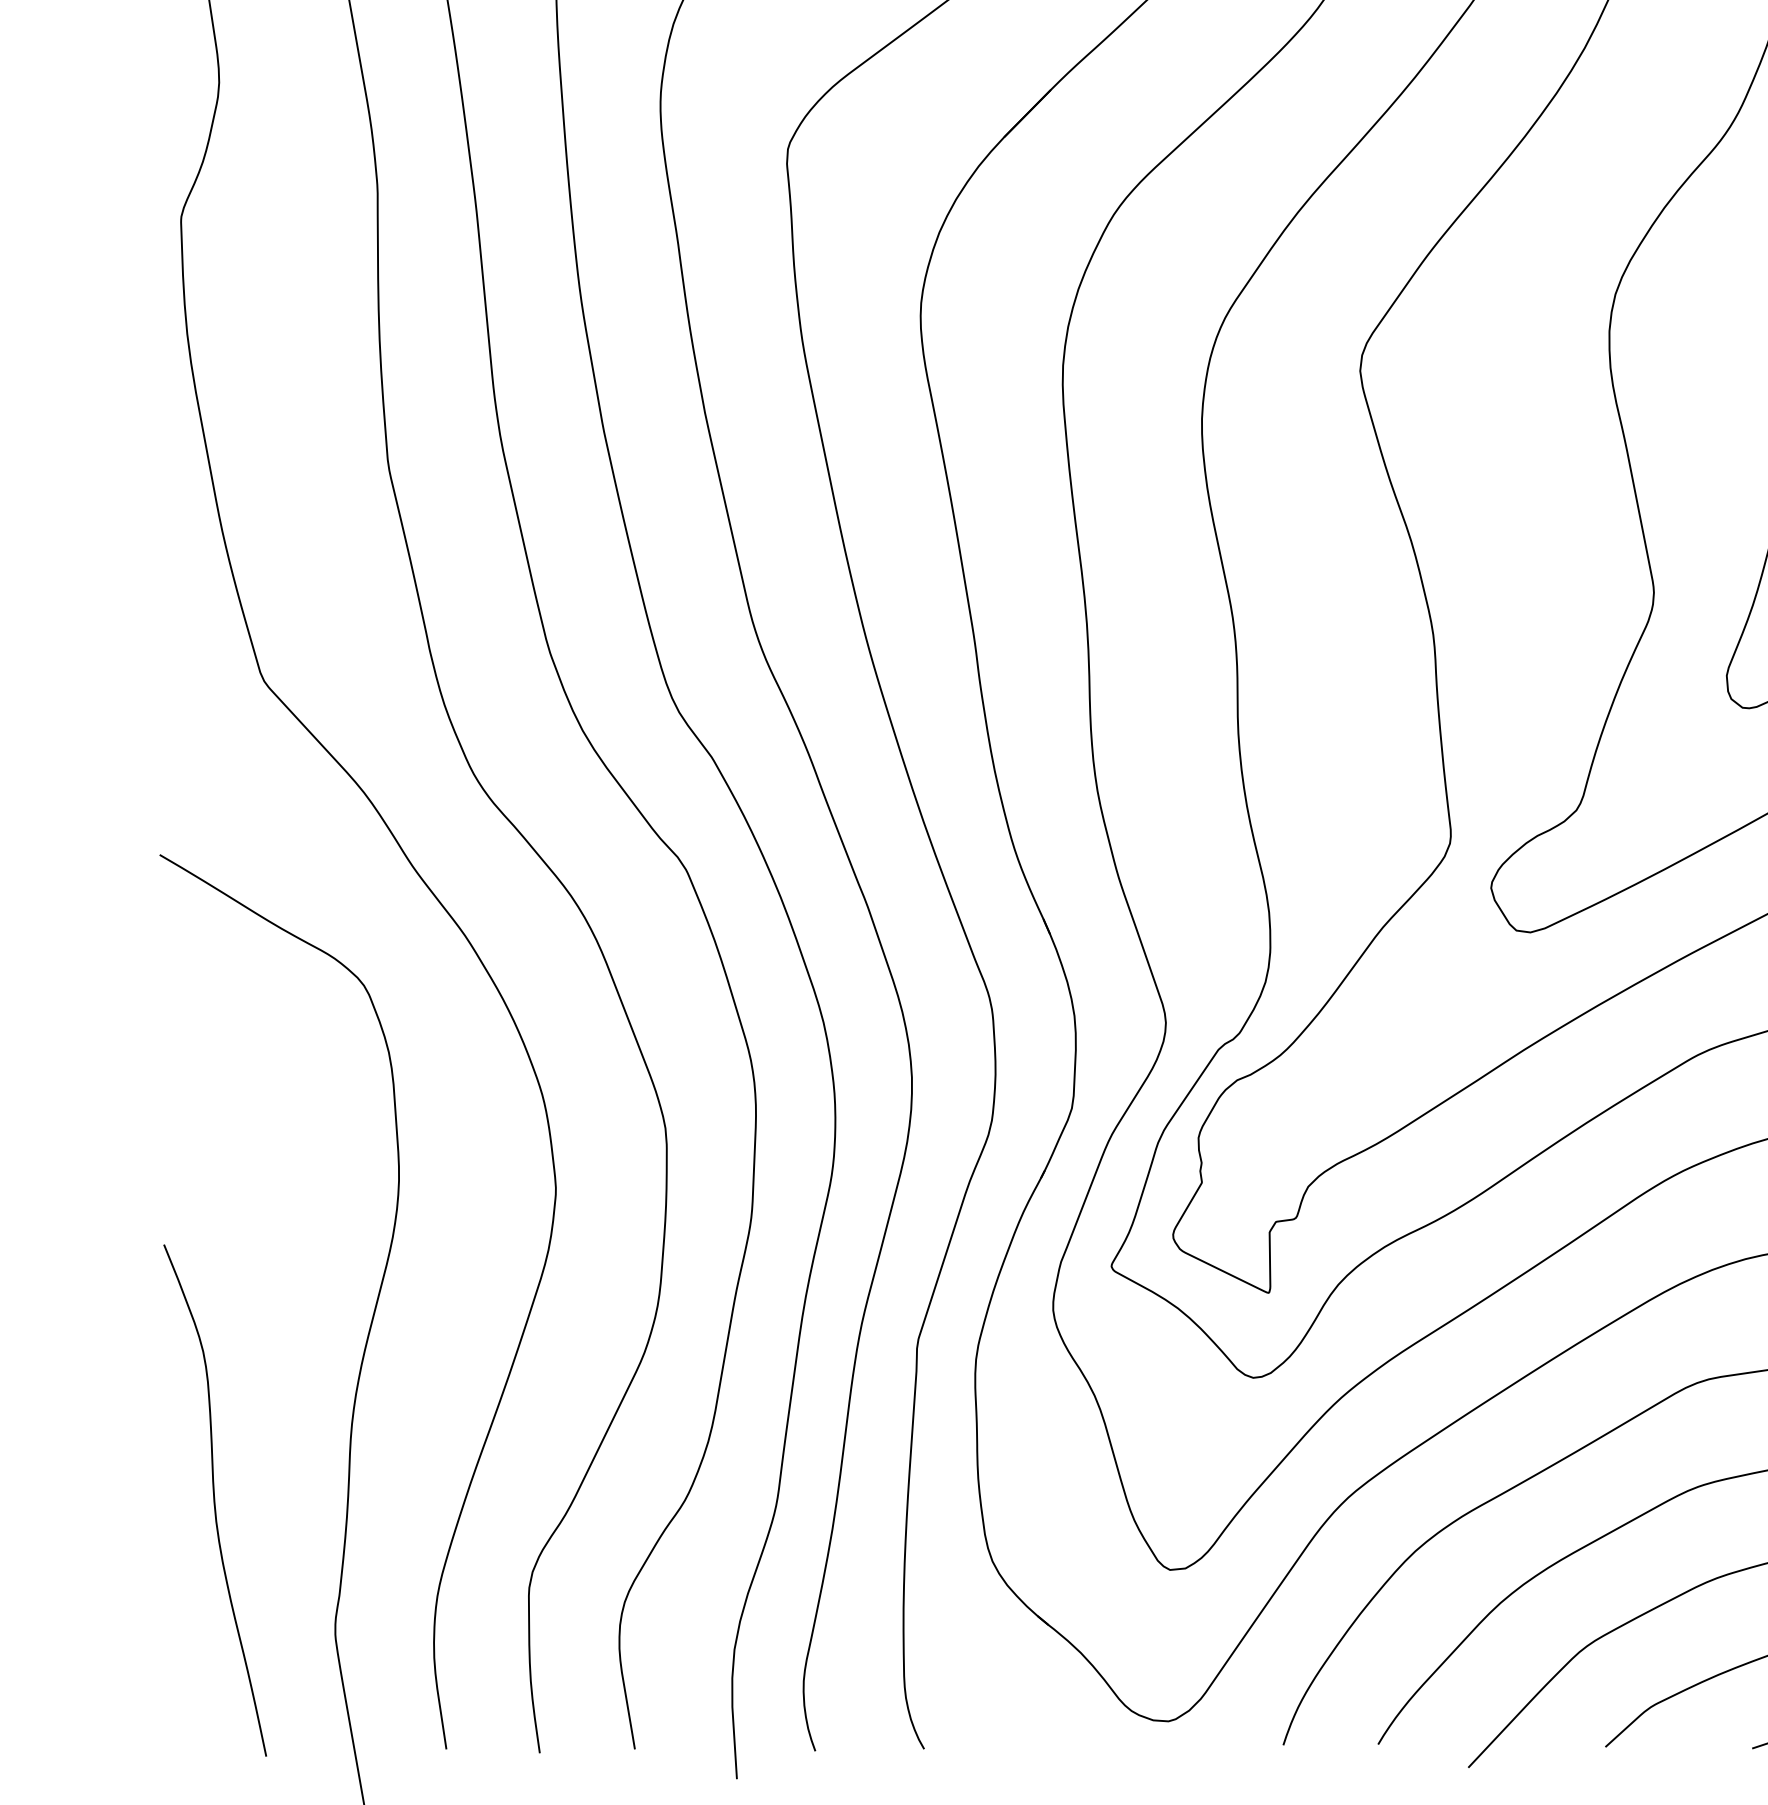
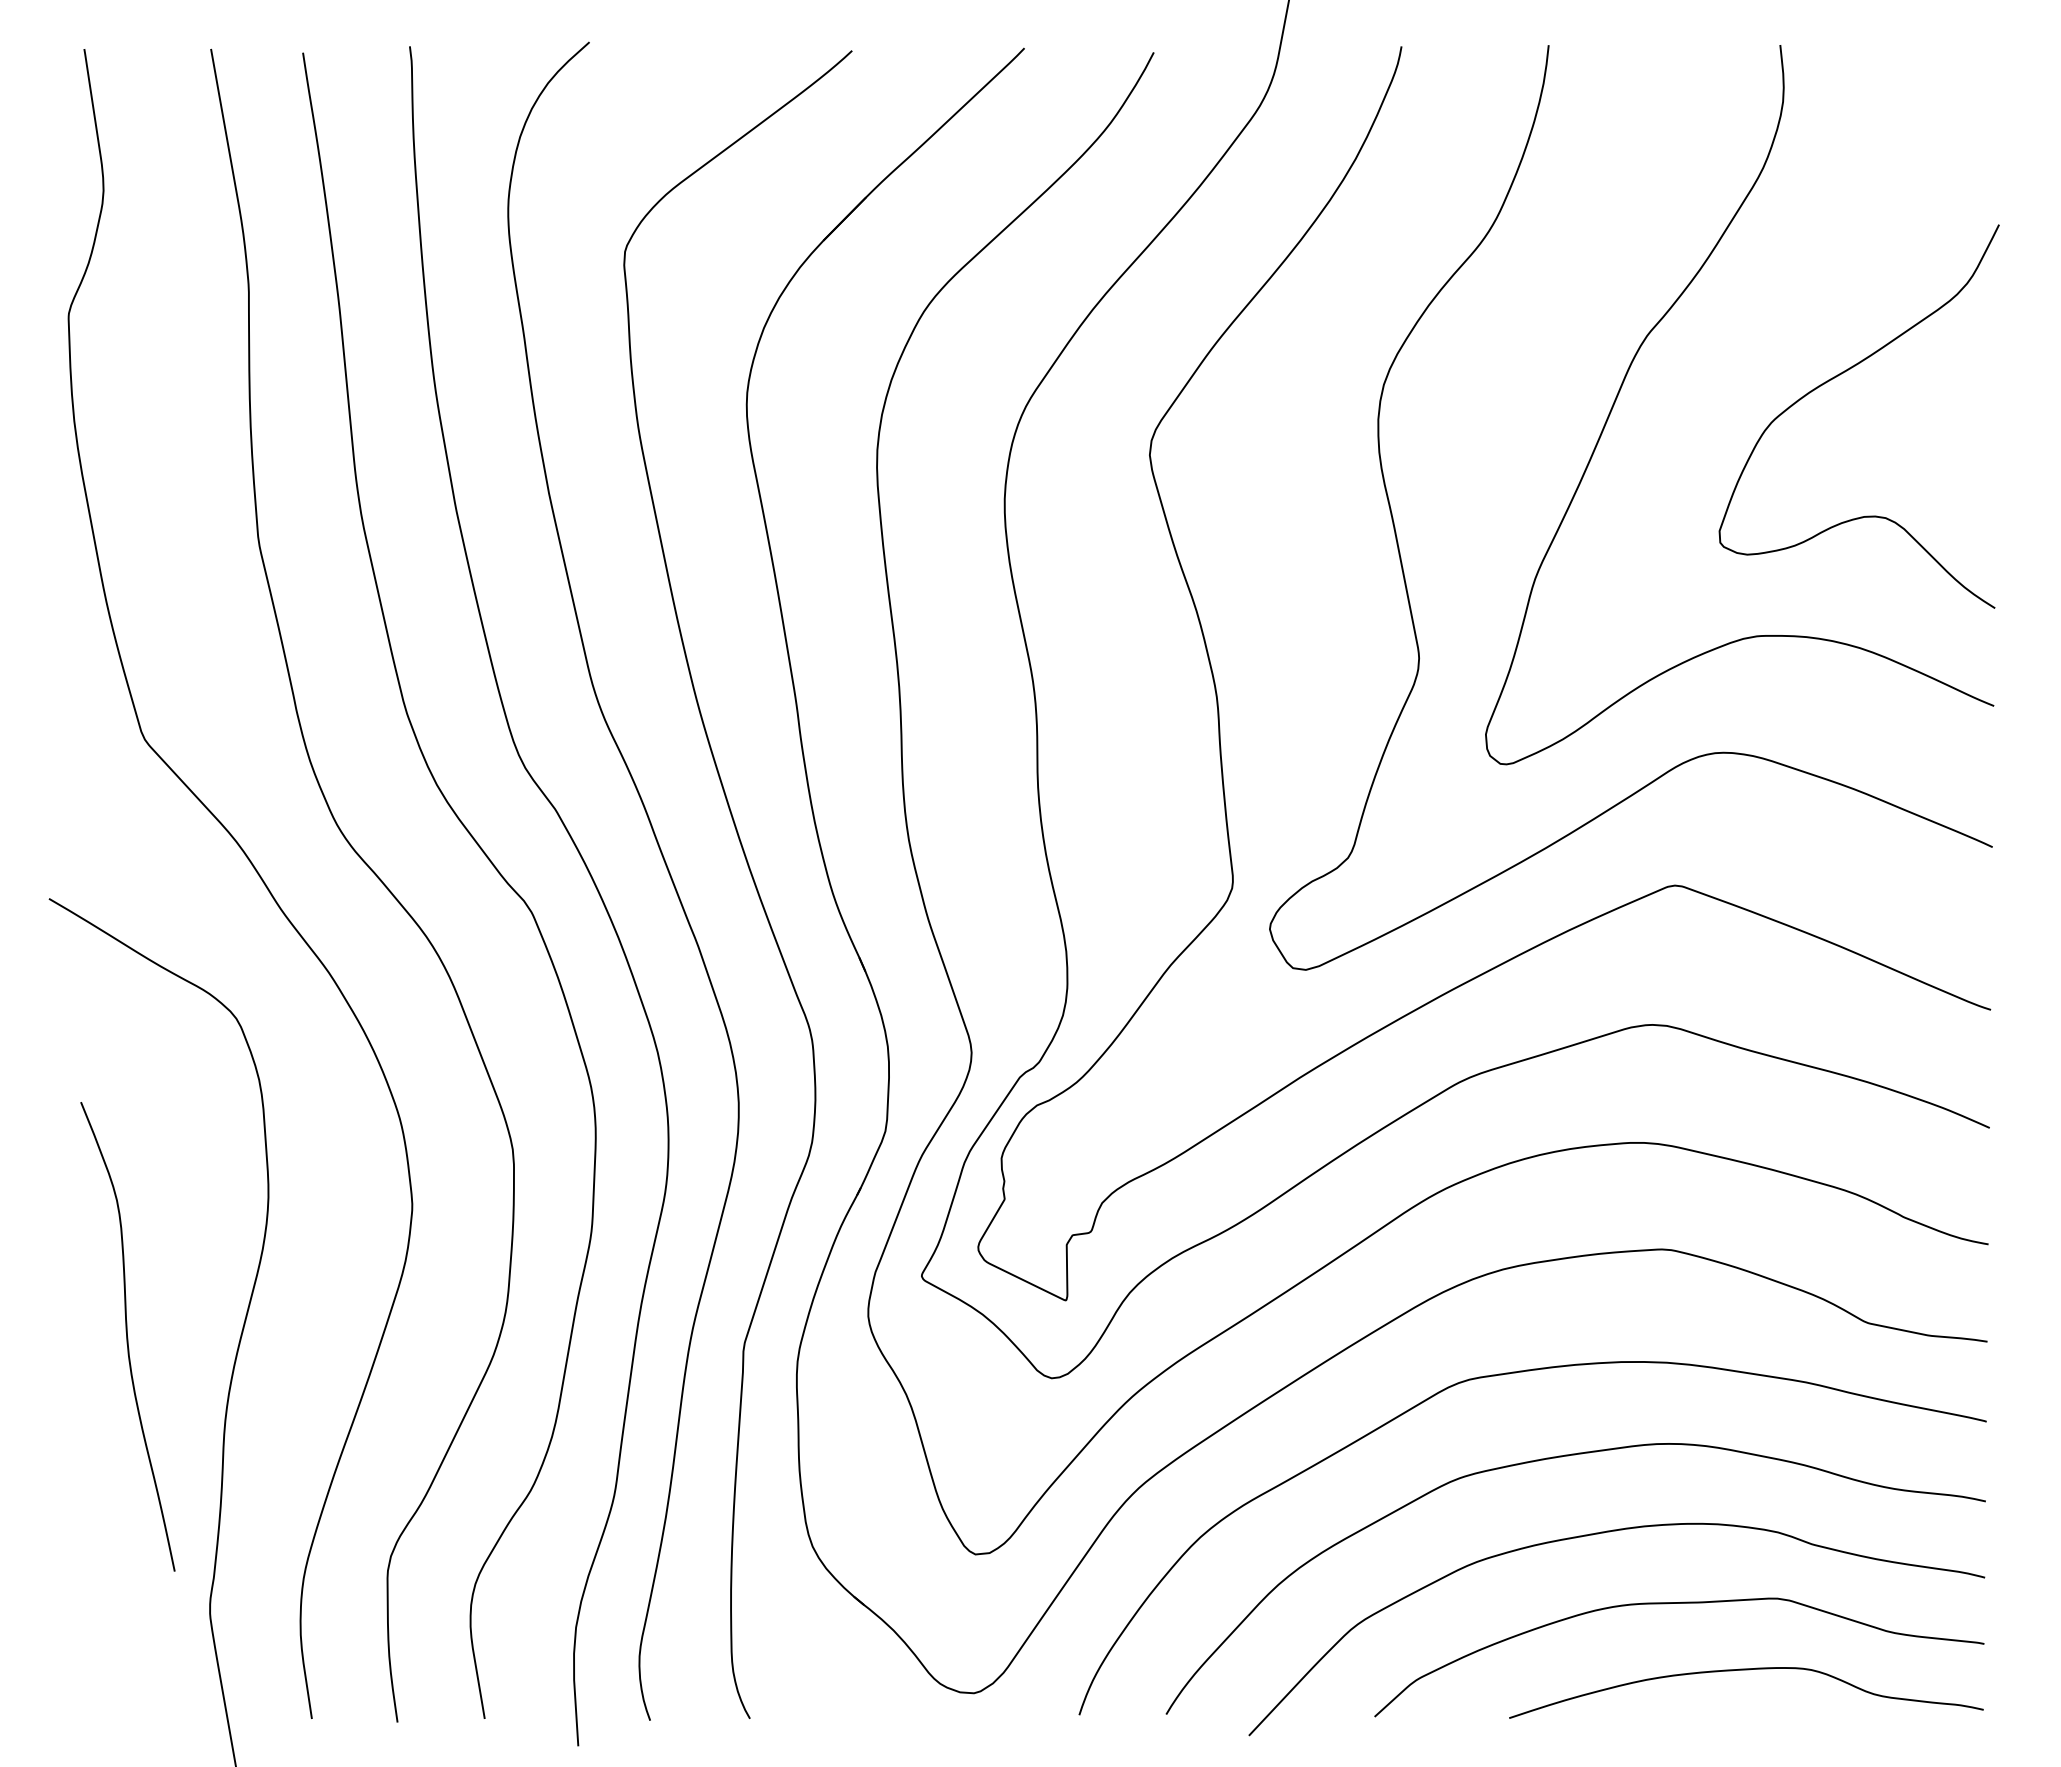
curve: (214, 1500) -> (127, 1336), moved

